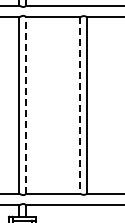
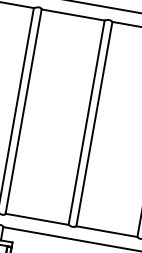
line: (25, 105) -> (23, 111), dashed -> solid
line: (80, 105) -> (86, 122), dashed -> solid

